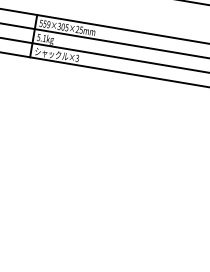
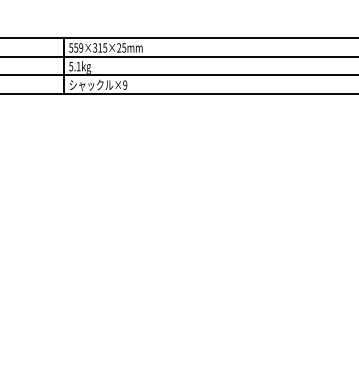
text: (63, 26) -> (100, 47), 559×305×25mm -> 559×315×25mm
text: (77, 58) -> (125, 85), ×3 -> ×9

